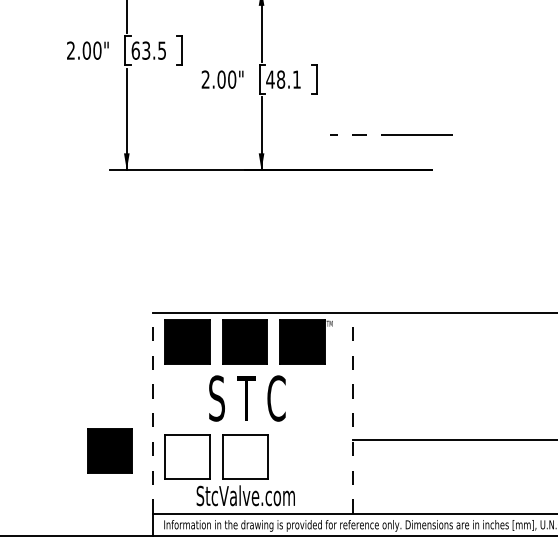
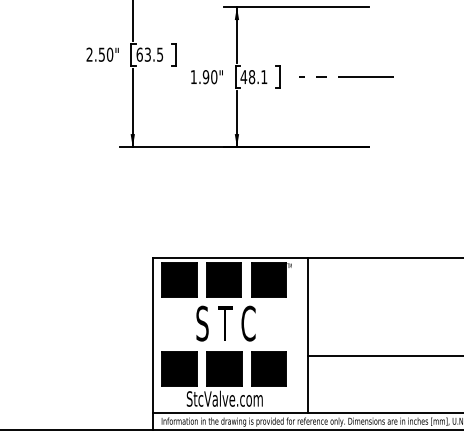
text: (86, 50) -> (101, 54), 2.00" -> 2.50"
text: (213, 80) -> (199, 77), 2.00" -> 1.90"
line: (391, 134) -> (346, 76), moved
line: (153, 412) -> (153, 334), dashed -> solid
line: (354, 412) -> (308, 334), dashed -> solid
part: (109, 450) -> (268, 368), moved
fill: (245, 456) -> (224, 368), added
fill: (187, 457) -> (179, 369), added

